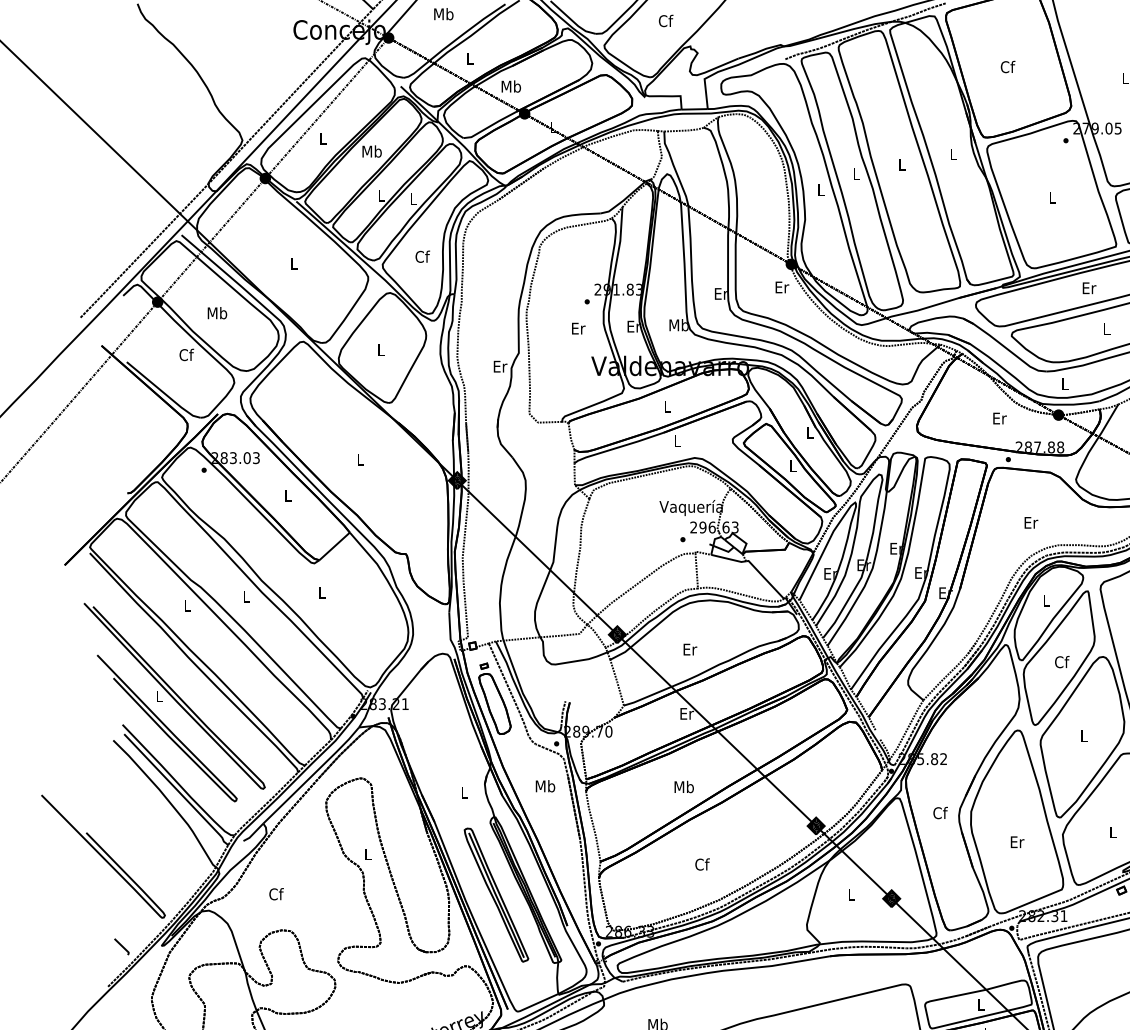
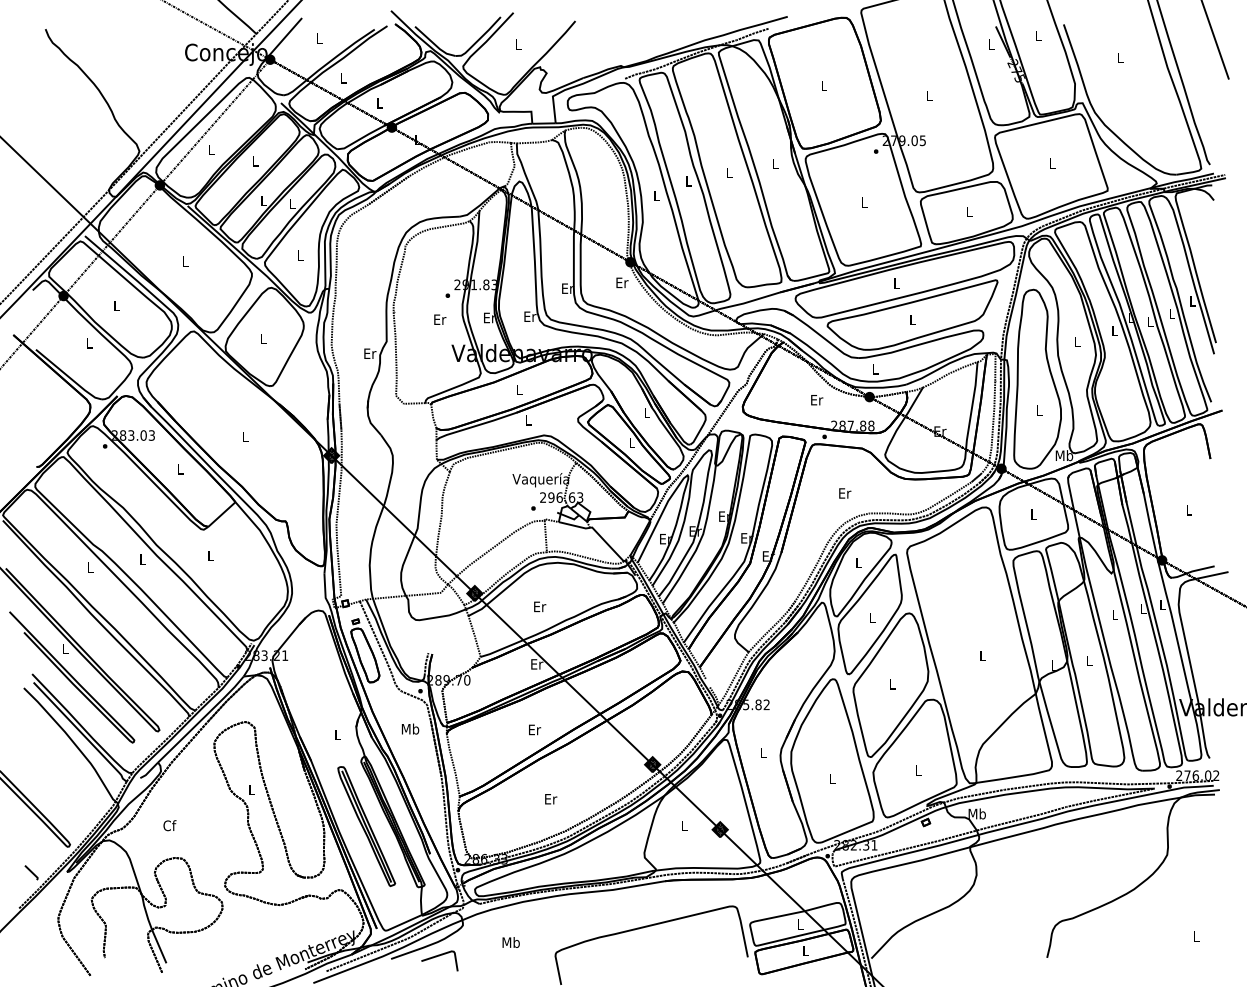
text: (443, 13) -> (319, 37), Mb -> L
text: (666, 20) -> (518, 44), Cf -> L
text: (1007, 66) -> (823, 85), Cf -> L
text: (510, 85) -> (379, 102), Mb -> L
text: (372, 150) -> (255, 160), Mb -> L
text: (422, 255) -> (300, 254), Cf -> L
text: (1089, 288) -> (897, 283), Er -> L
text: (216, 312) -> (116, 305), Mb -> L
text: (678, 325) -> (529, 316), Mb -> Er
text: (186, 354) -> (89, 342), Cf -> L
text: (1061, 661) -> (872, 617), Cf -> L
text: (684, 786) -> (534, 729), Mb -> Er
text: (940, 812) -> (763, 752), Cf -> L
text: (1017, 842) -> (832, 779), Er -> L
text: (701, 863) -> (550, 798), Cf -> Er

